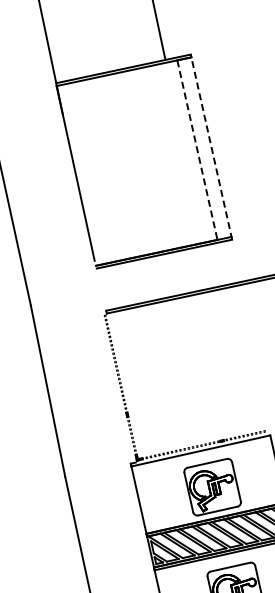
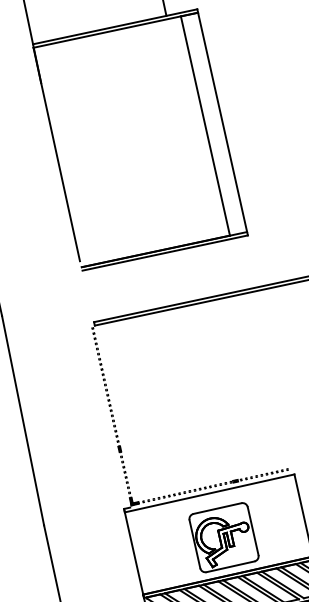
line: (211, 147) -> (222, 122), dashed -> solid
line: (197, 150) -> (205, 126), dashed -> solid

